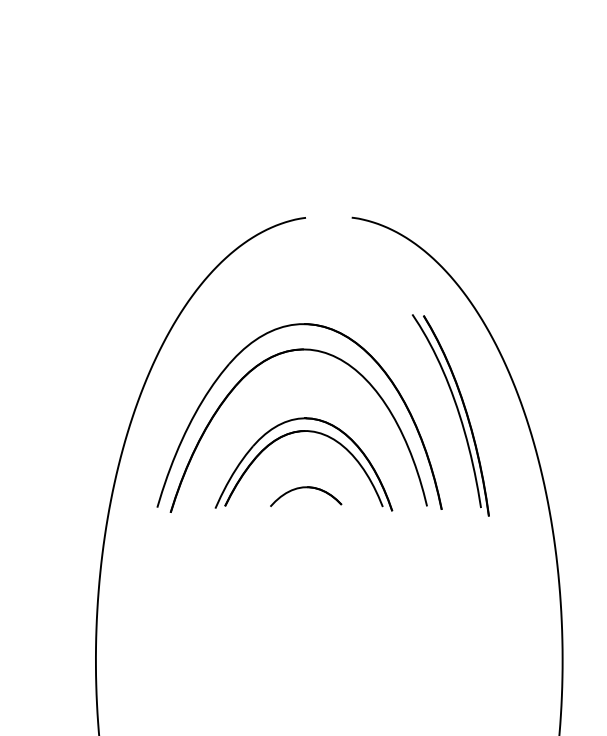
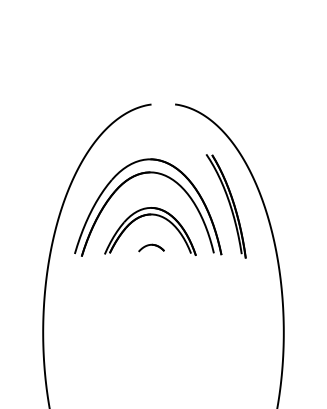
part: (306, 495) -> (151, 247), size x0.7

